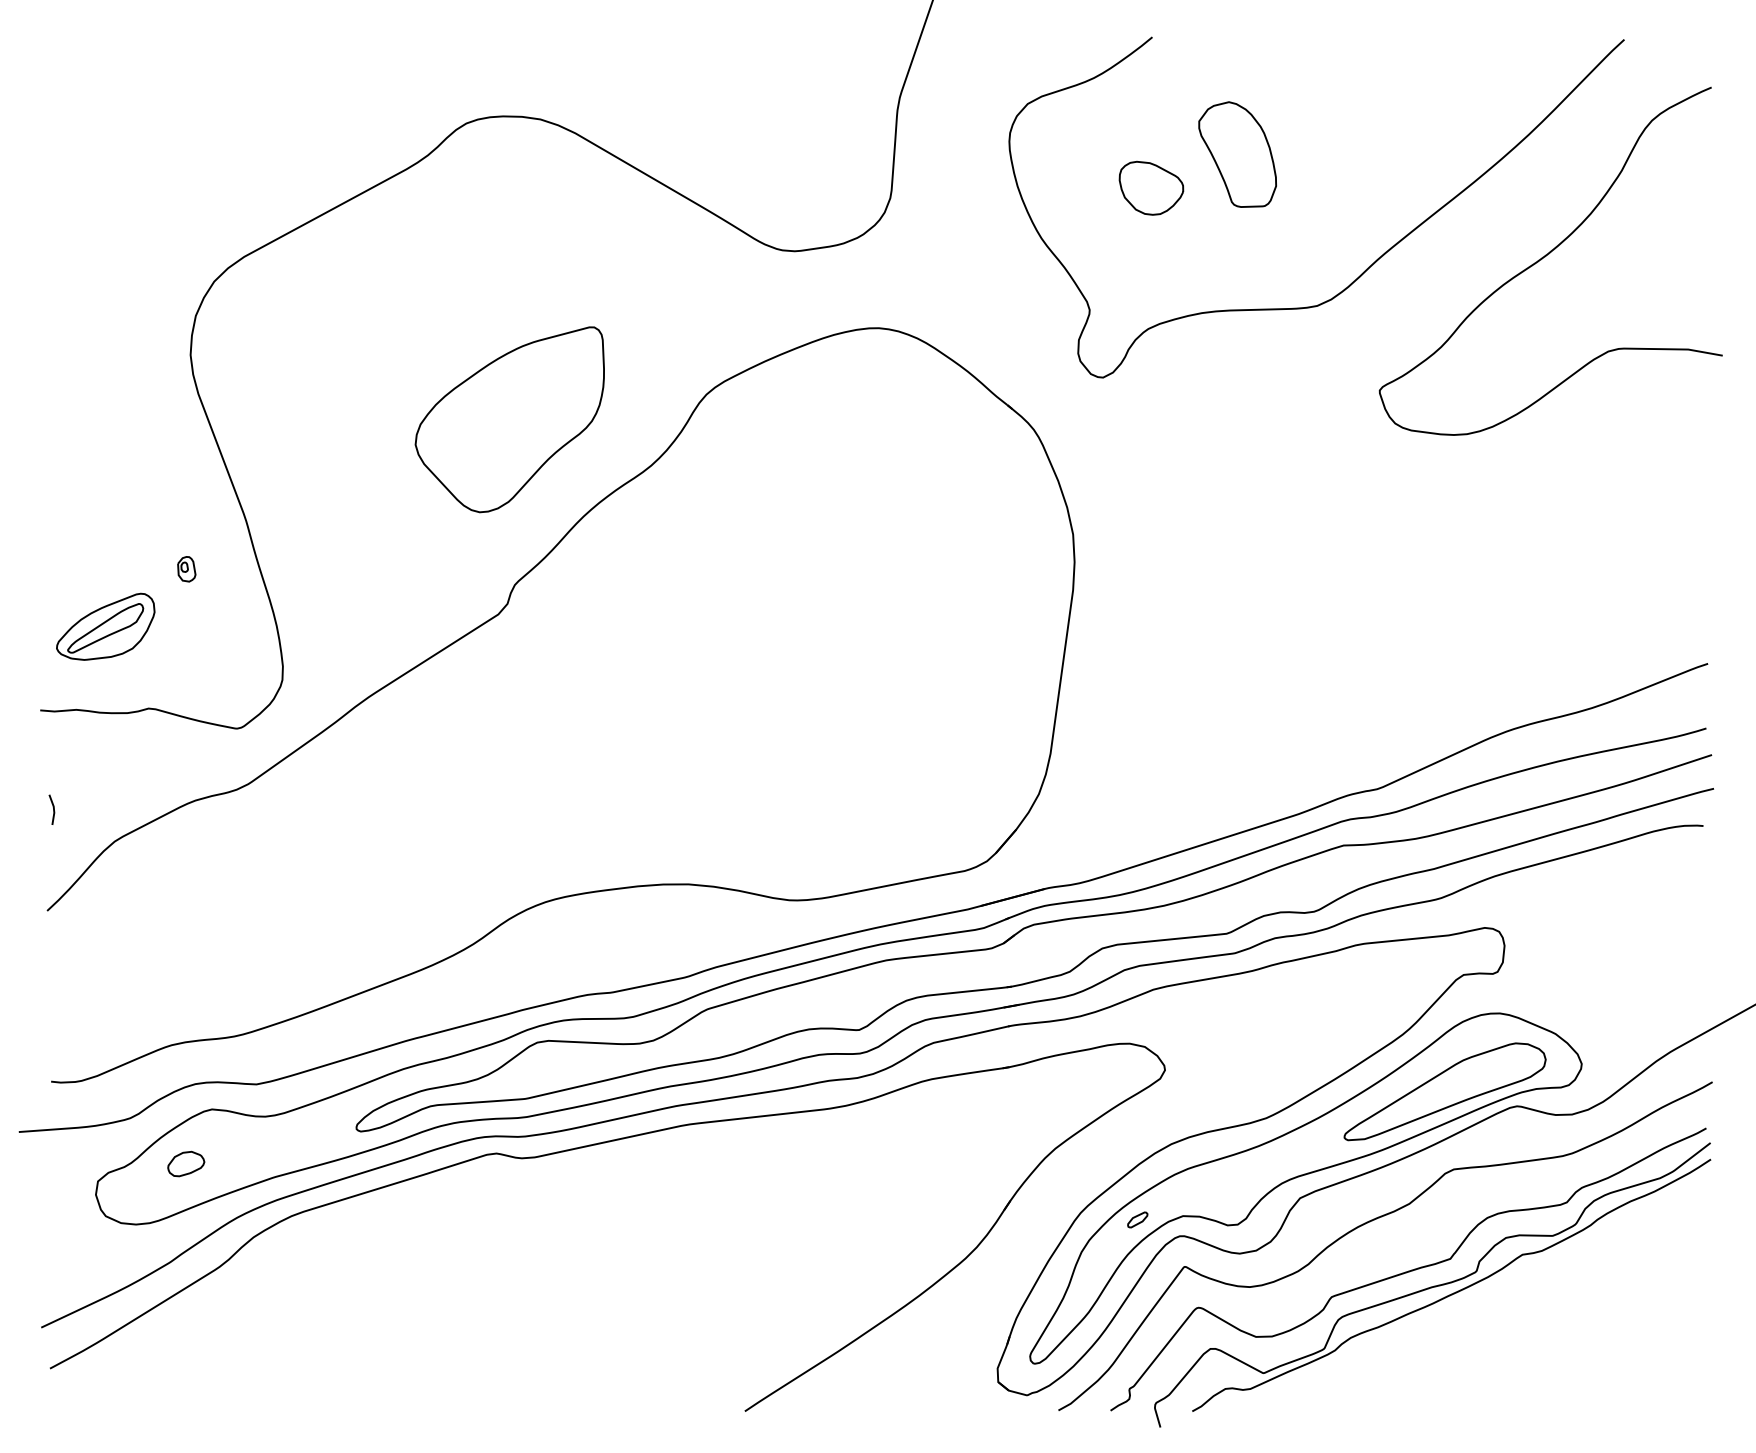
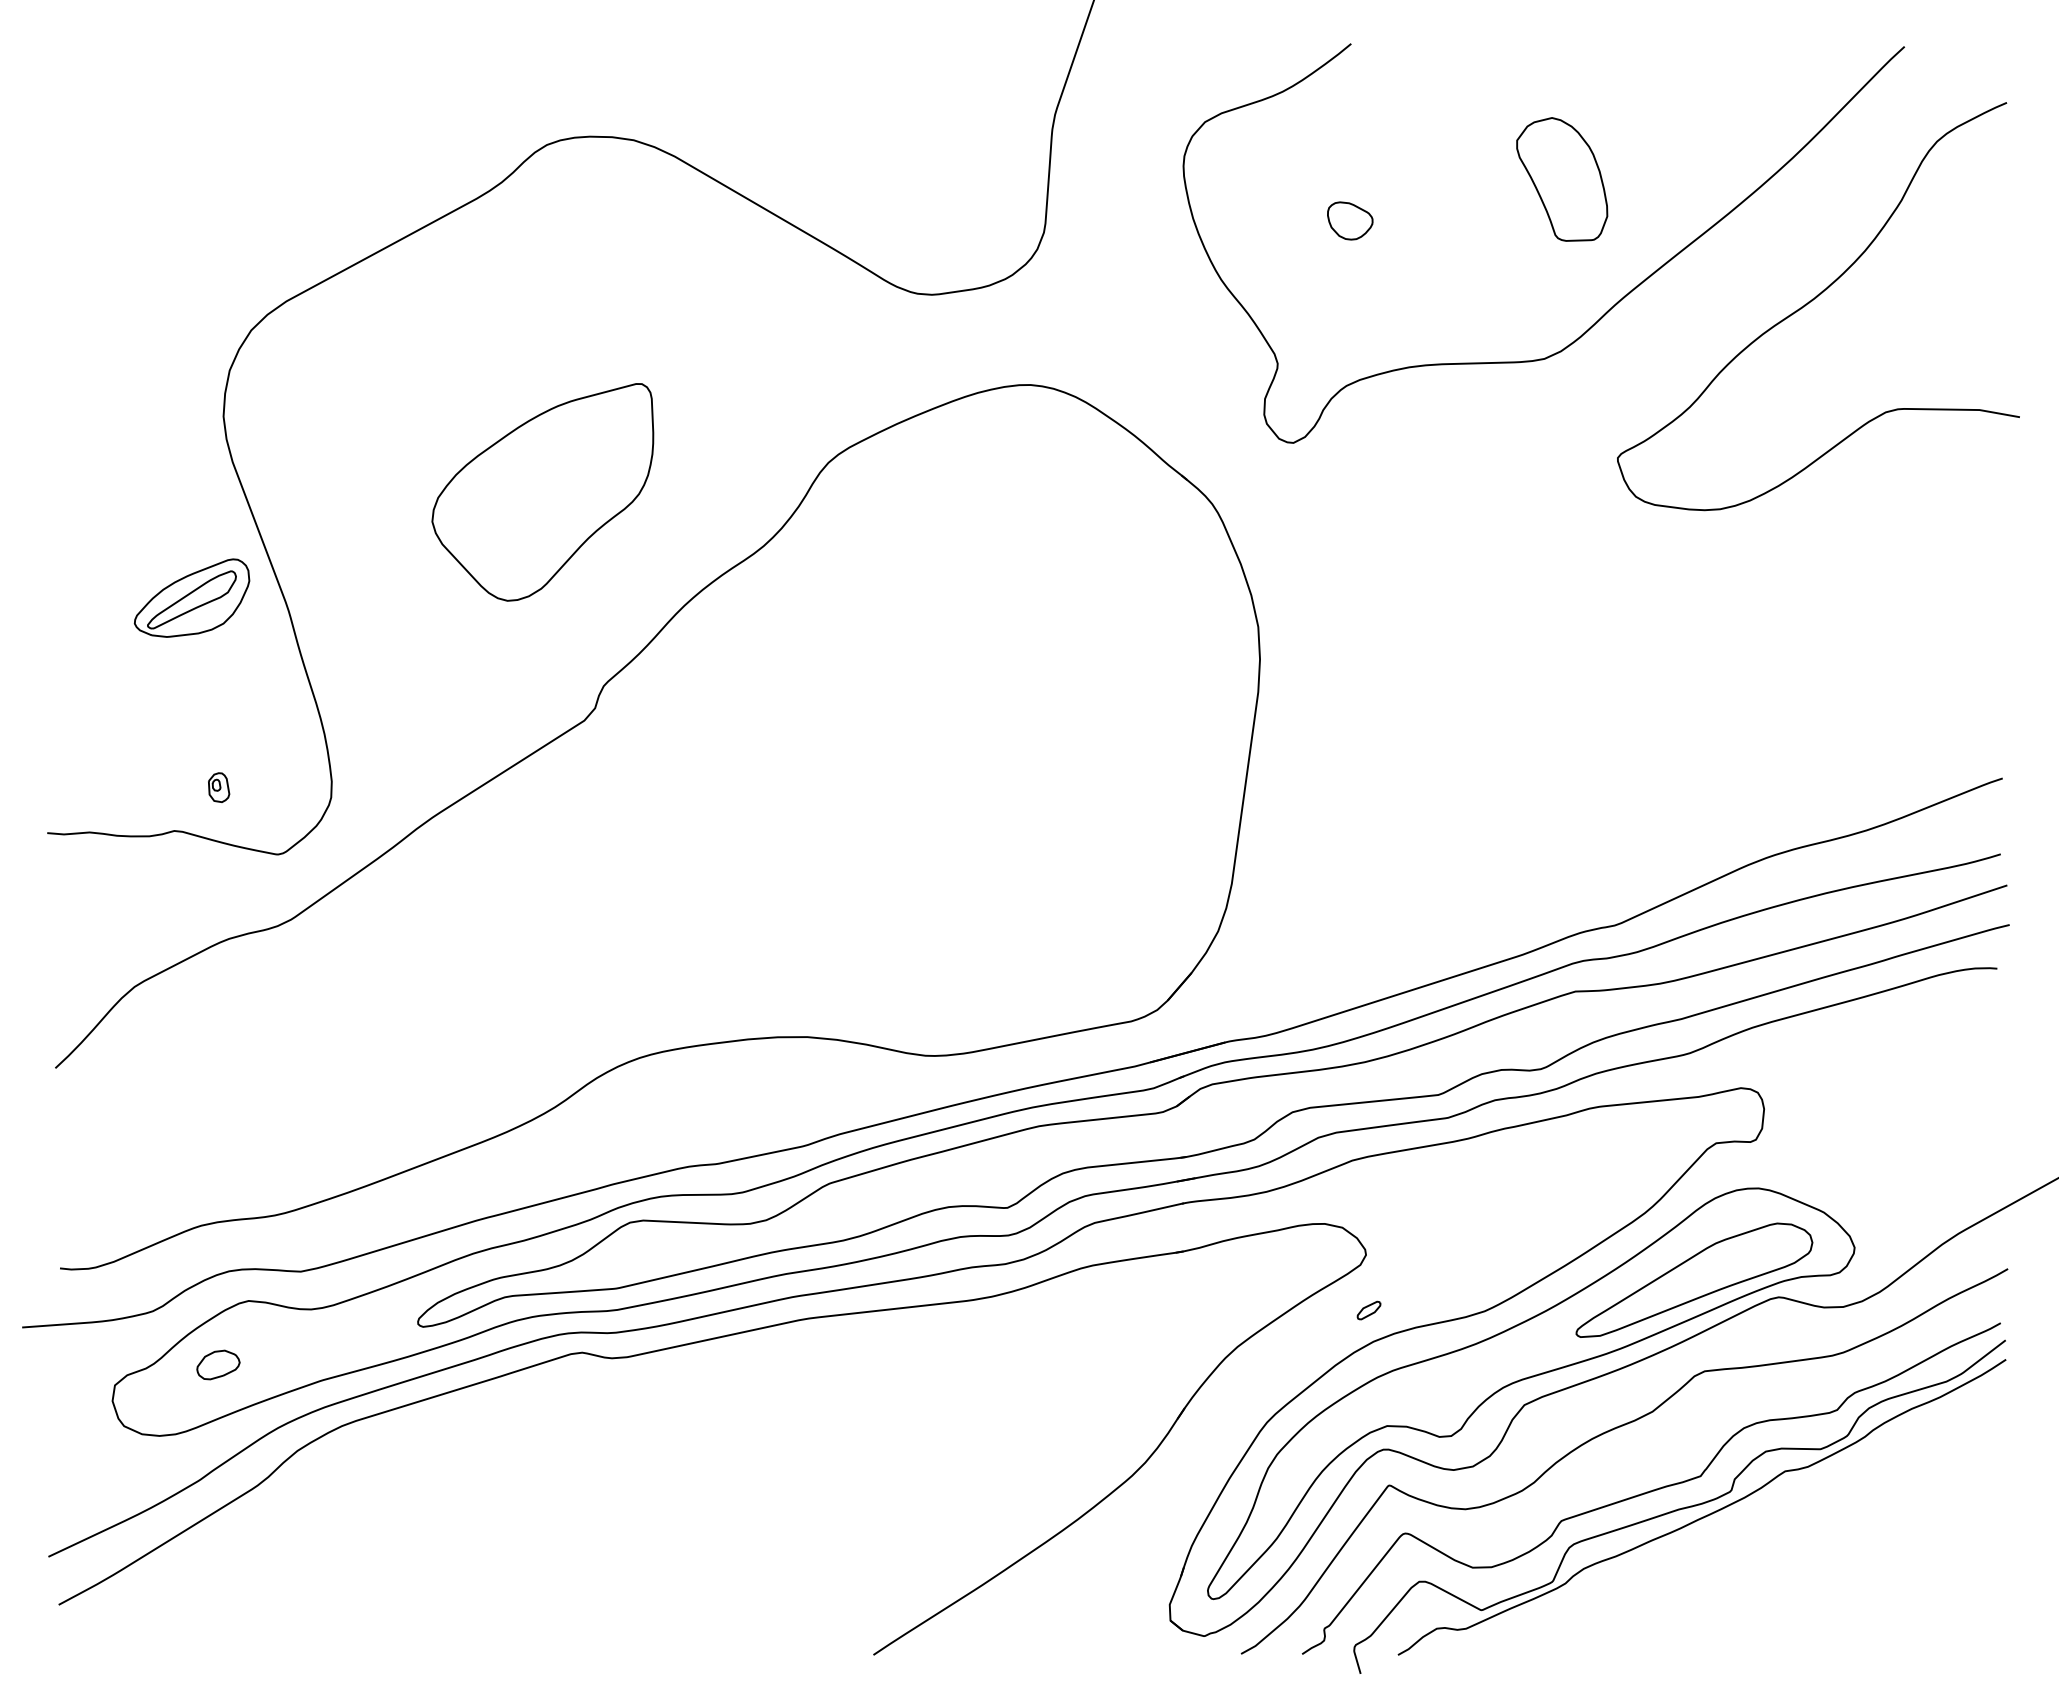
part: (1237, 154) -> (1562, 179), moved
part: (1151, 187) -> (1350, 220), size x0.6
part: (509, 419) -> (542, 492), moved
part: (187, 569) -> (219, 787), moved
part: (105, 626) -> (191, 597), moved
line: (53, 809) -> (62, 949), removed
part: (1137, 1219) -> (1368, 1310), moved

